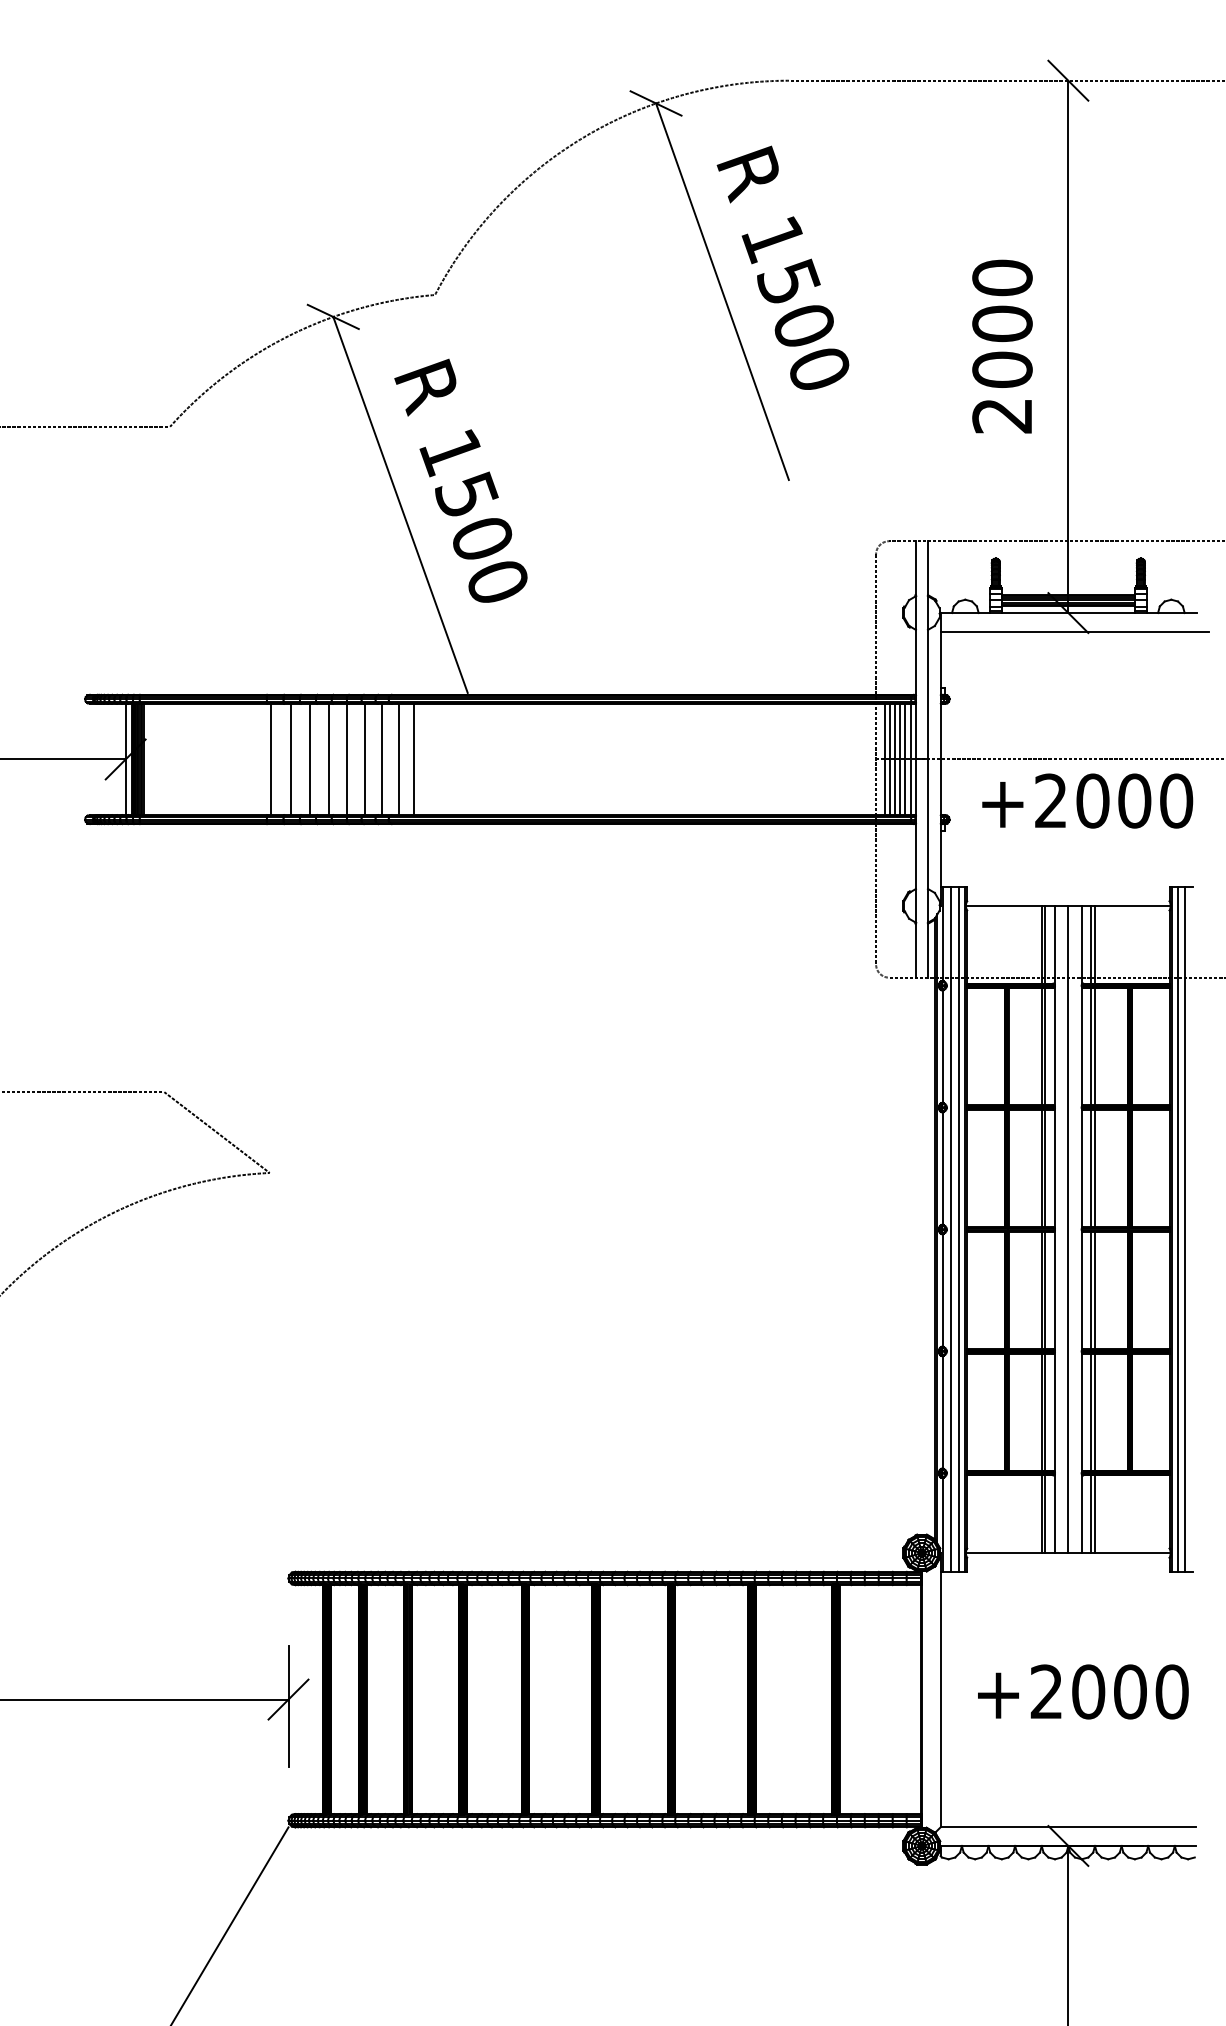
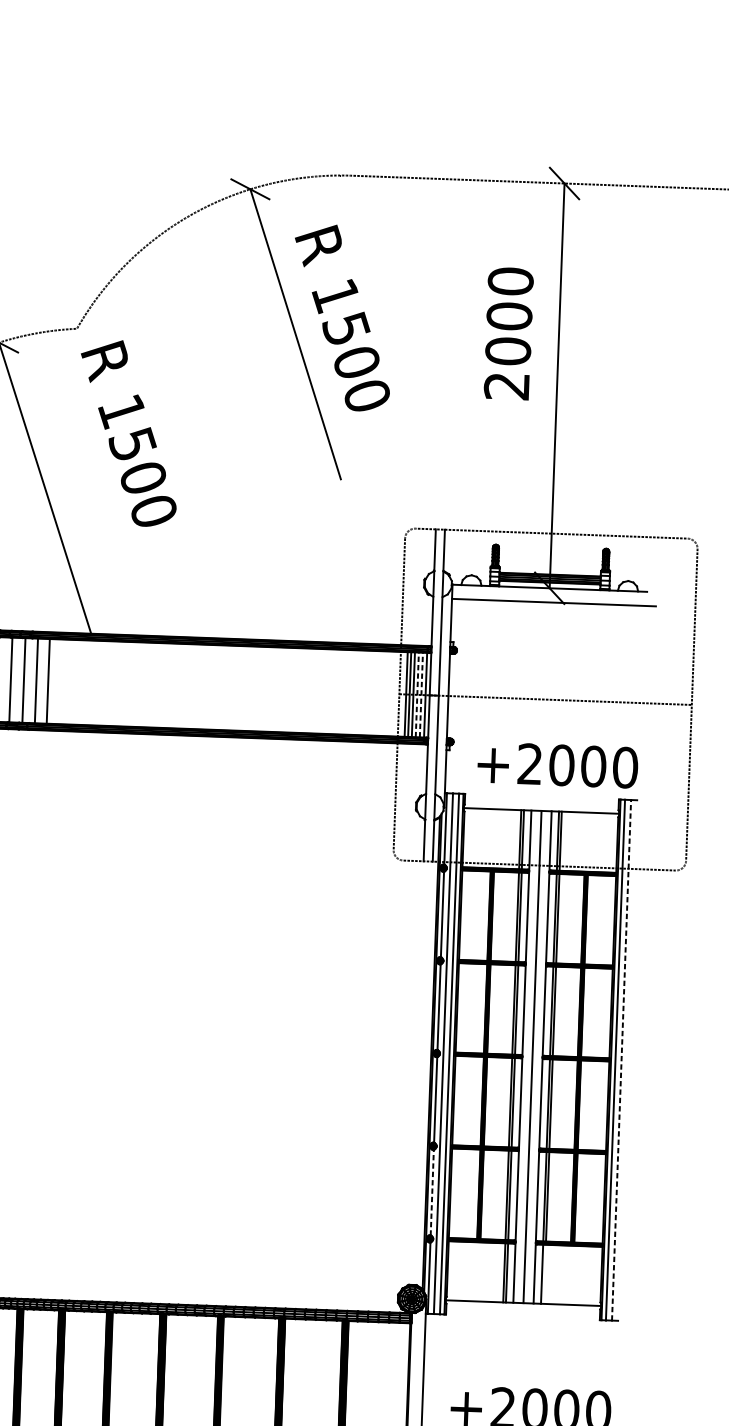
text: (1002, 346) -> (508, 333), moved
text: (460, 480) -> (128, 433), moved
line: (899, 759) -> (417, 694), solid -> dashed
line: (905, 759) -> (421, 695), solid -> dashed
text: (1087, 800) -> (557, 764), moved
line: (1185, 1229) -> (621, 1060), solid -> dashed
line: (943, 1412) -> (432, 1192), solid -> dashed
line: (1094, 1514) -> (544, 1274), removed

